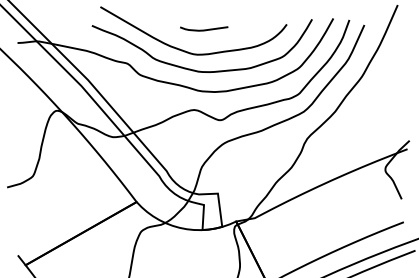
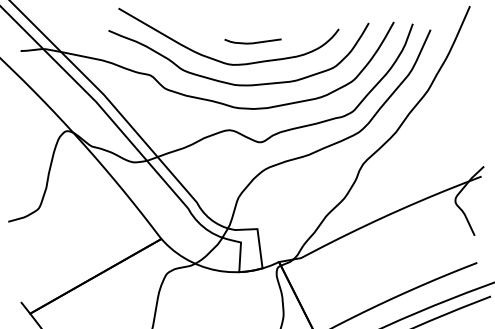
curve: (204, 29) -> (253, 42), moved

